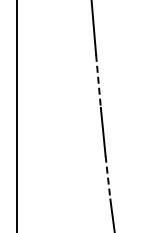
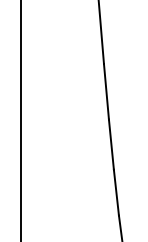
line: (98, 81) -> (106, 91), dashed -> solid
line: (108, 178) -> (116, 193), dashed -> solid

